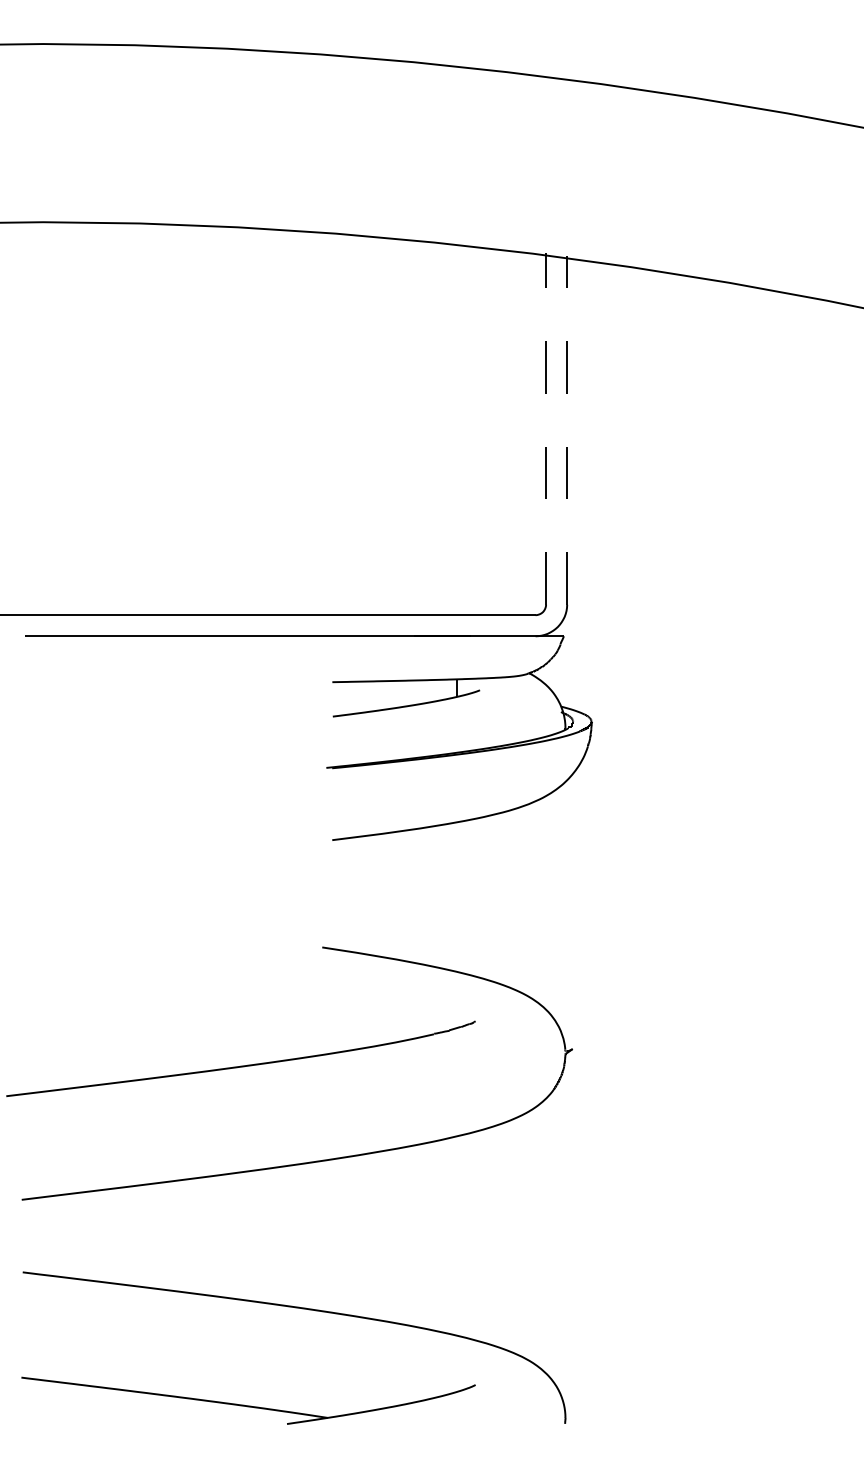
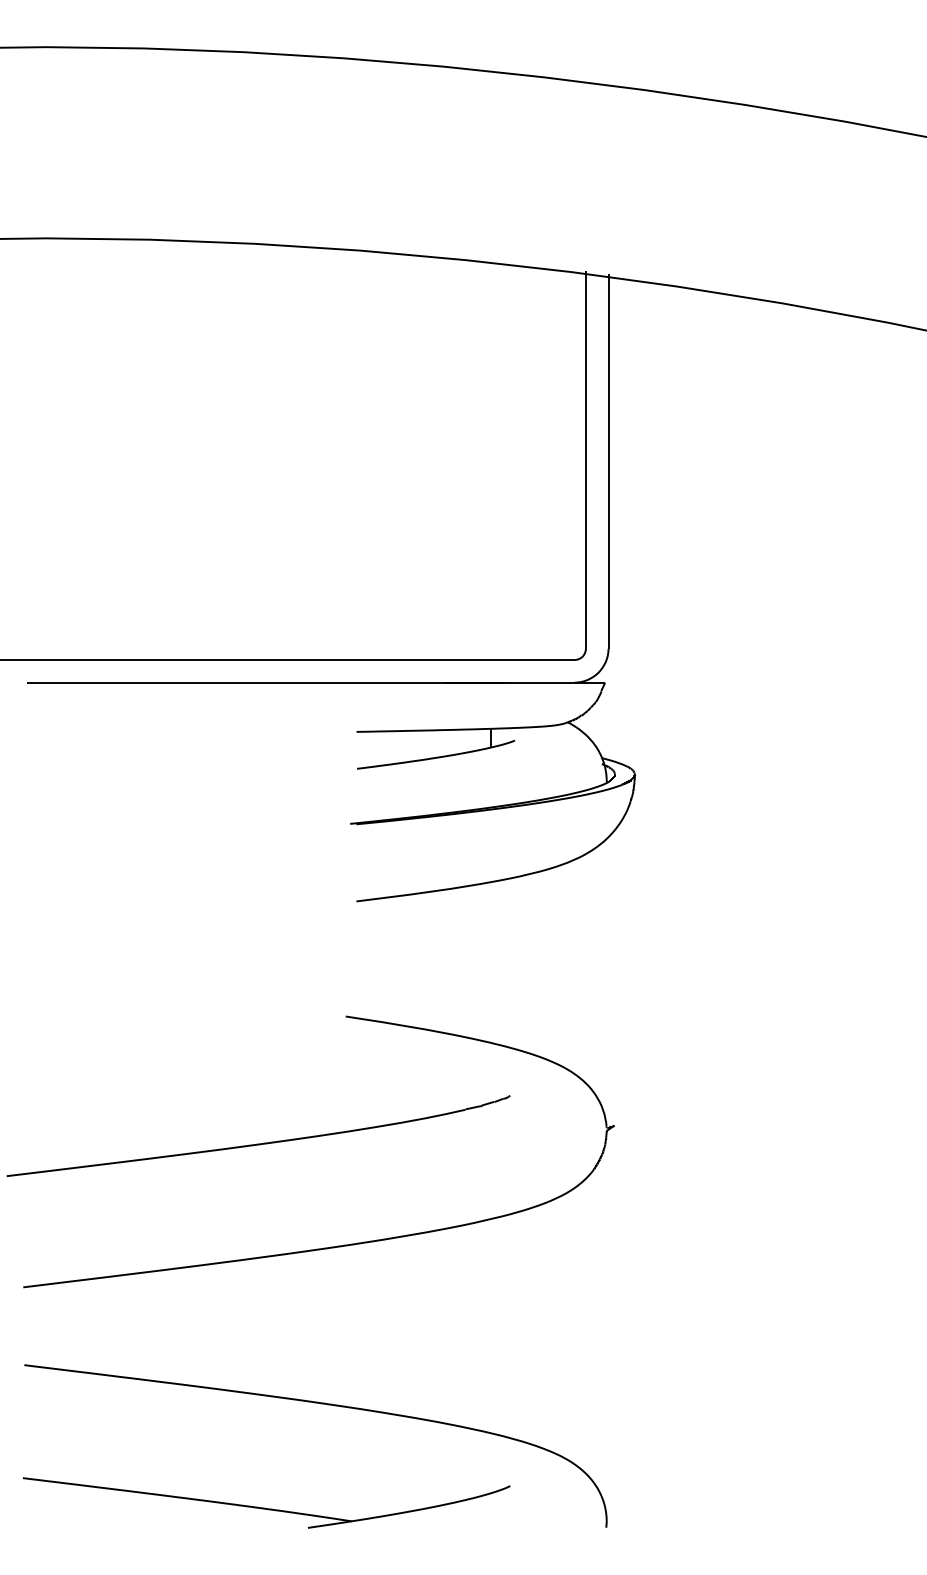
line: (546, 428) -> (586, 459), dashed -> solid
line: (567, 430) -> (608, 461), dashed -> solid

